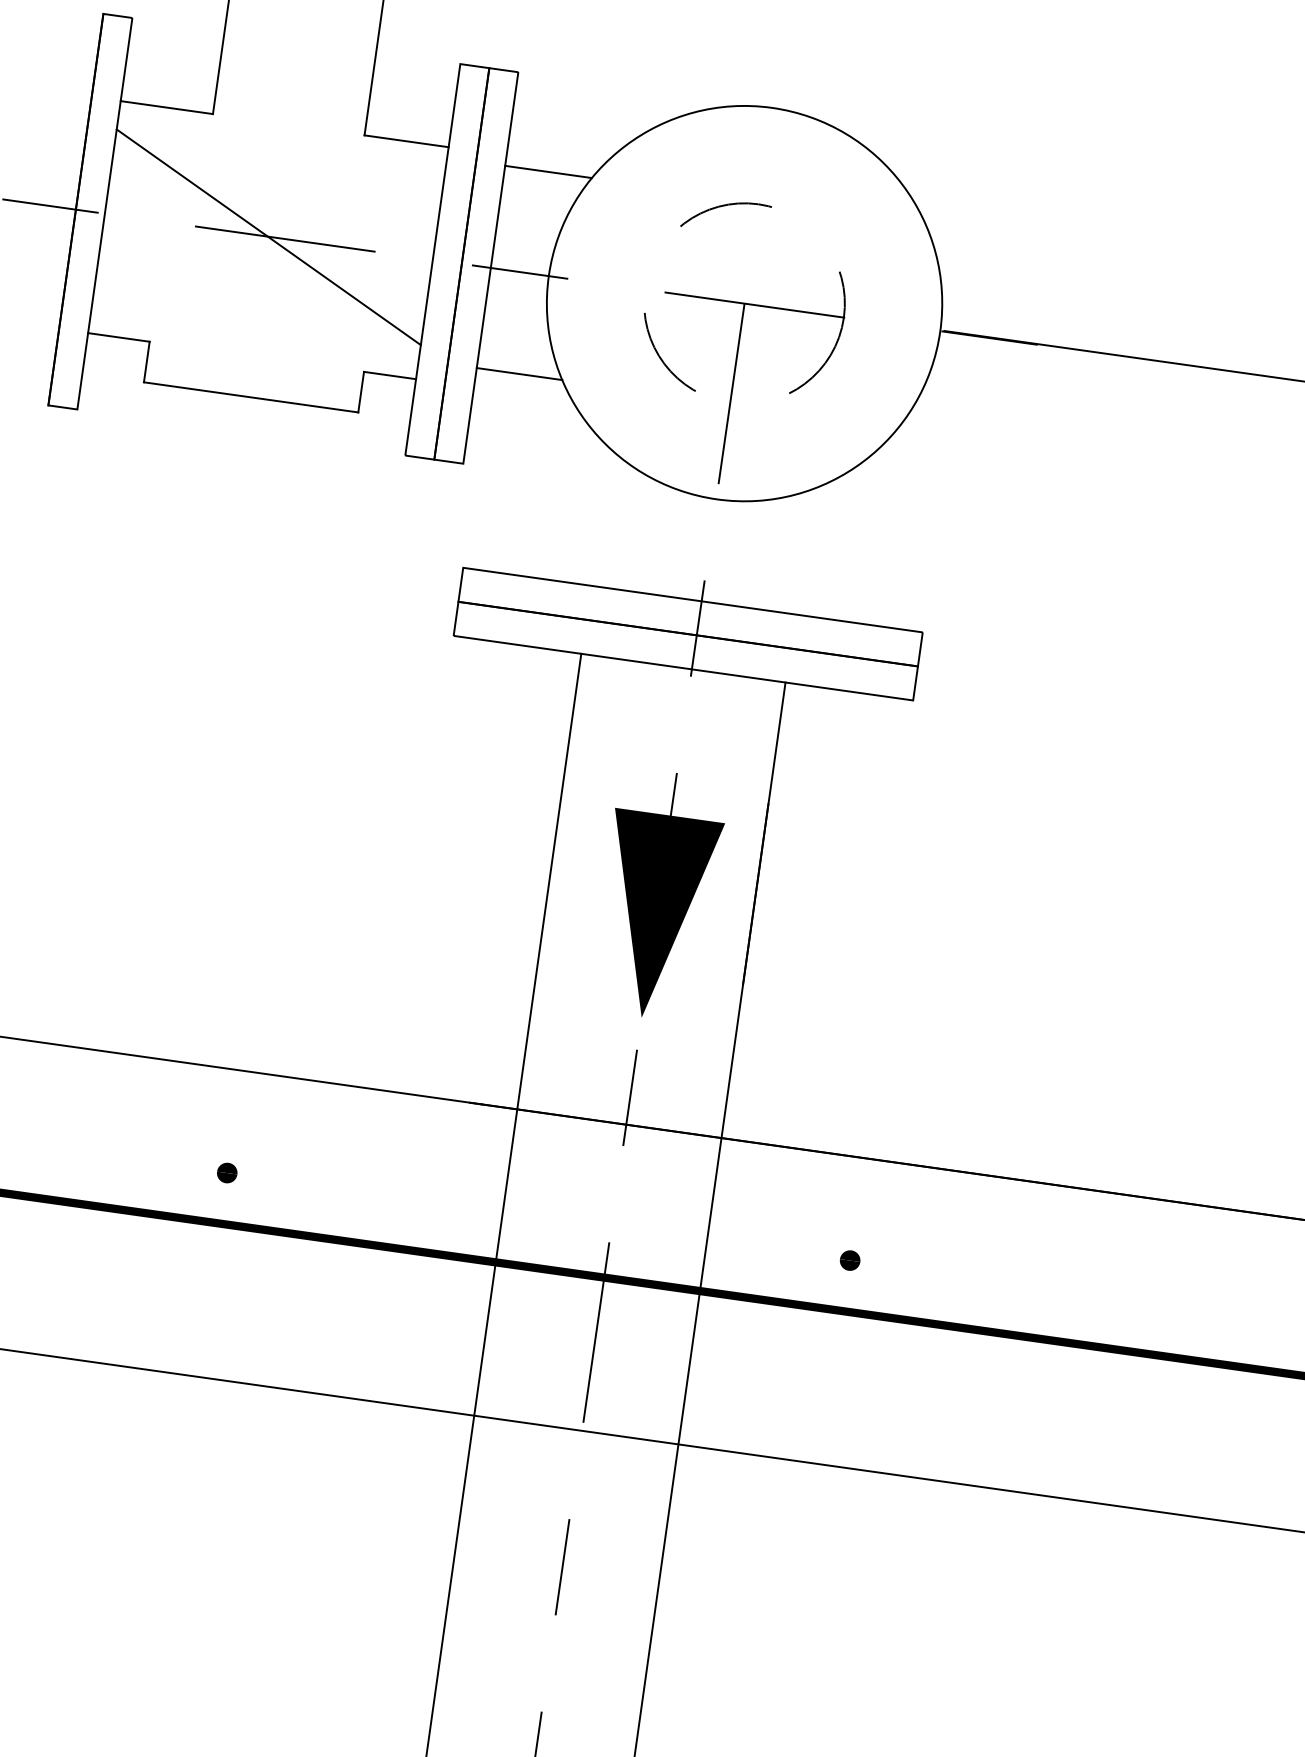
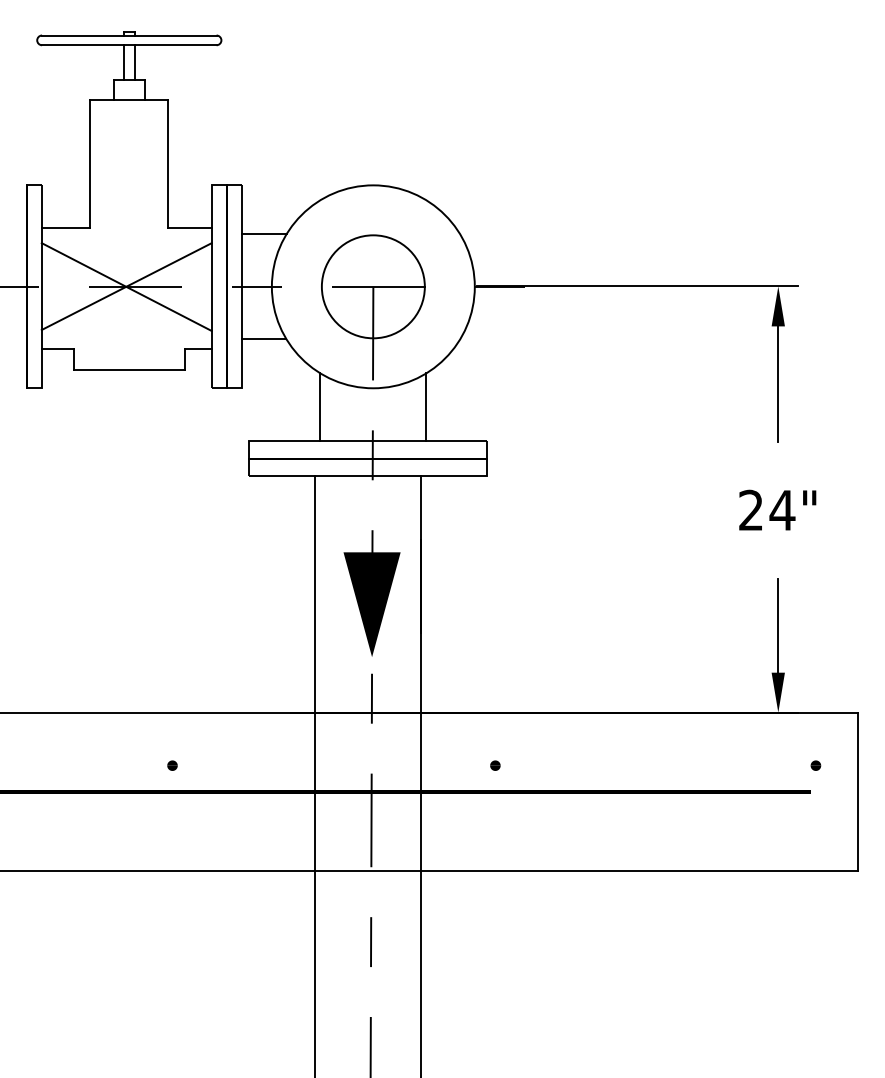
line: (268, 236) -> (126, 286), added
circle: (742, 302) -> (372, 286), dashed -> solid
line: (609, 522) -> (320, 407), added
line: (814, 550) -> (426, 407), added

